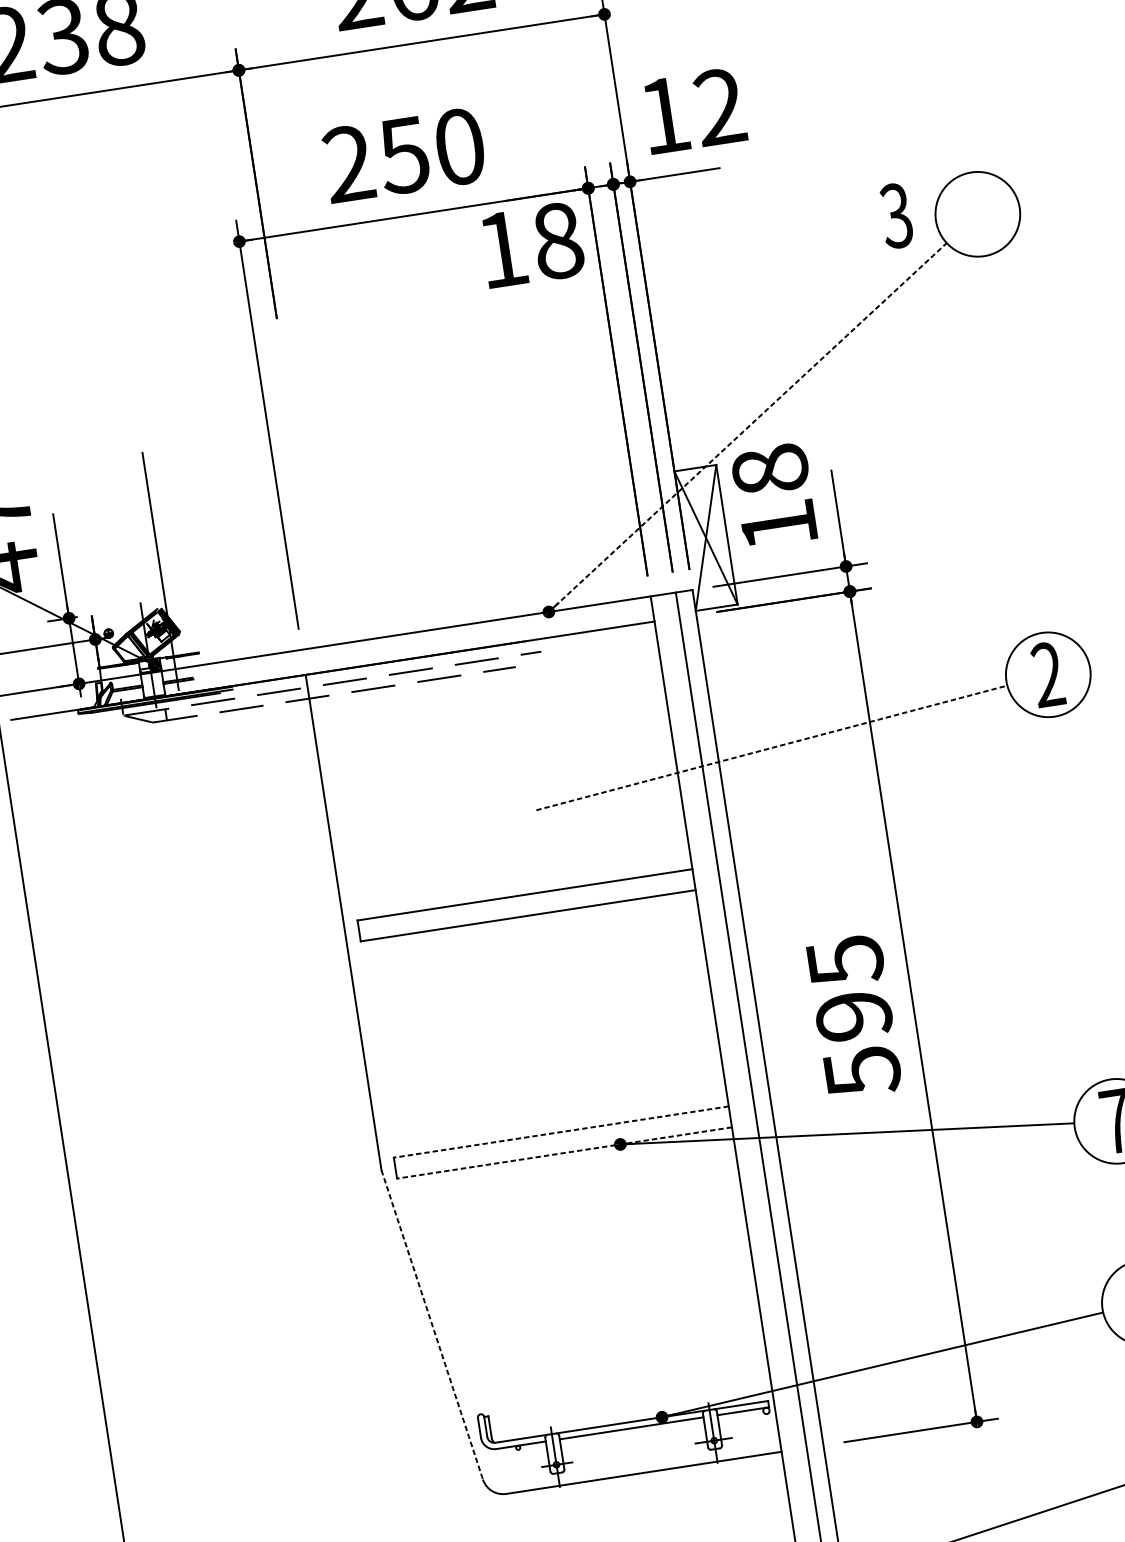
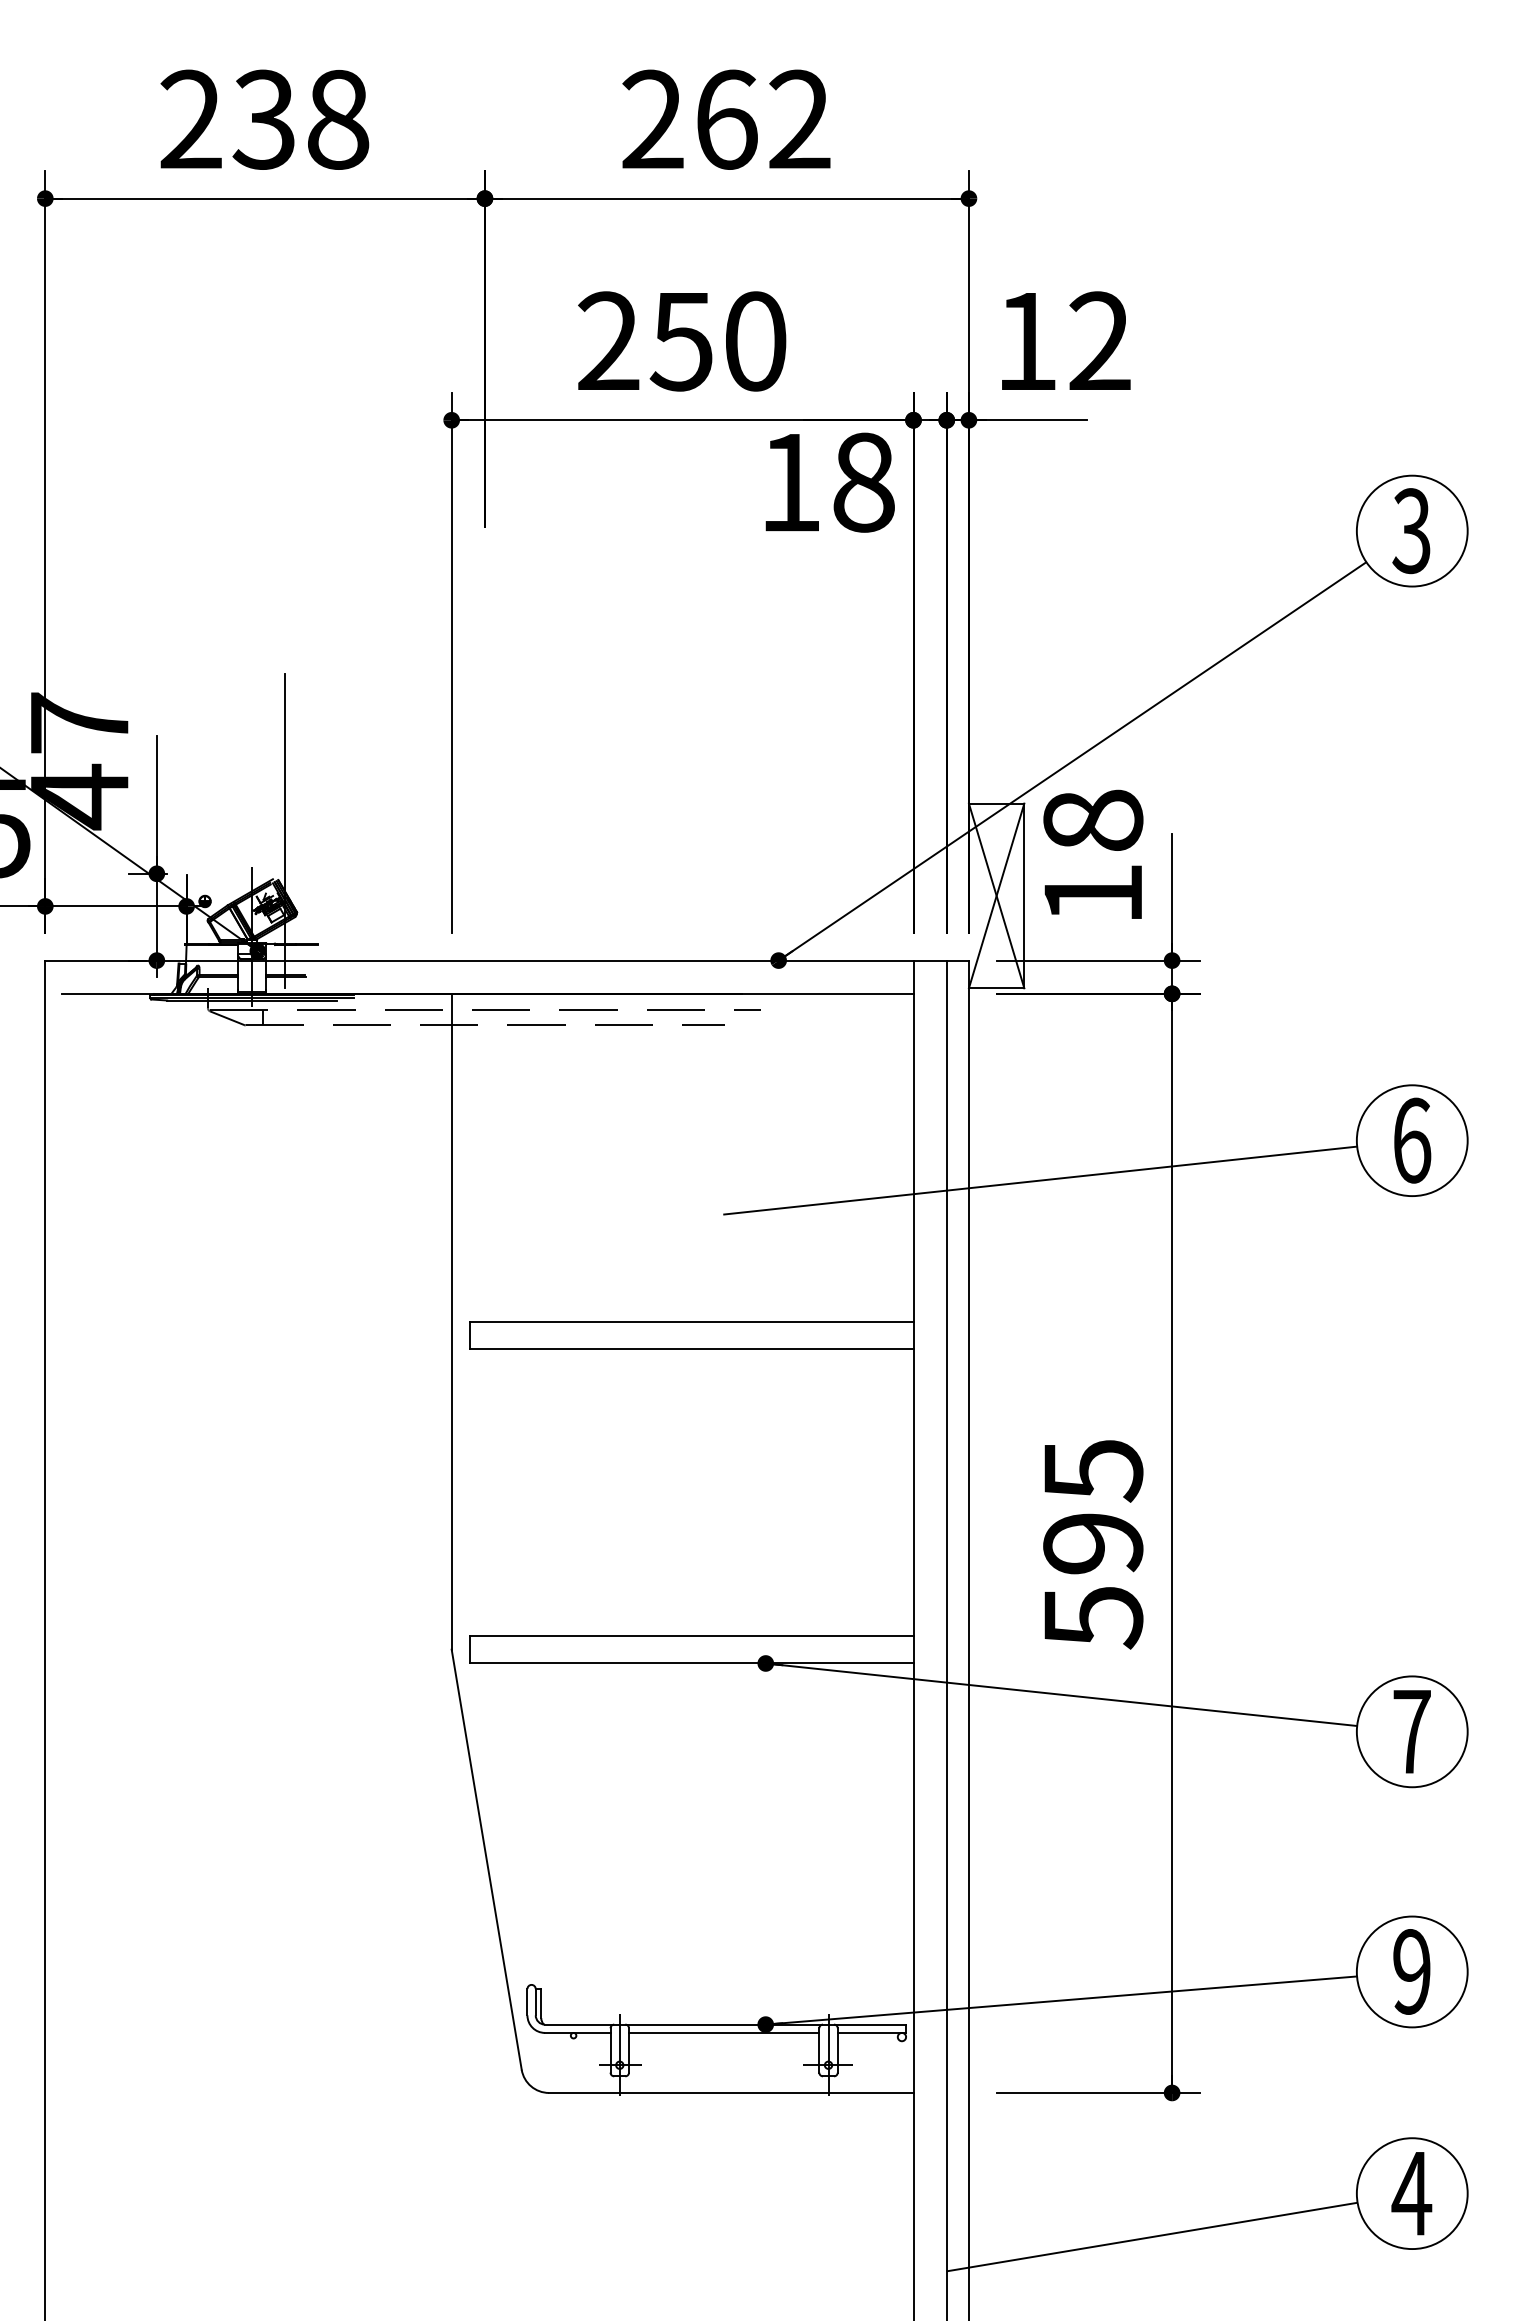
text: (896, 216) -> (1411, 531), moved
line: (747, 427) -> (1072, 761), dashed -> solid
text: (1048, 674) -> (1412, 1140), 2 -> 6
line: (772, 747) -> (1040, 1180), dashed -> solid
line: (561, 1131) -> (691, 1635), dashed -> solid
line: (564, 1153) -> (691, 1663), dashed -> solid
line: (432, 1324) -> (486, 1859), dashed -> solid

